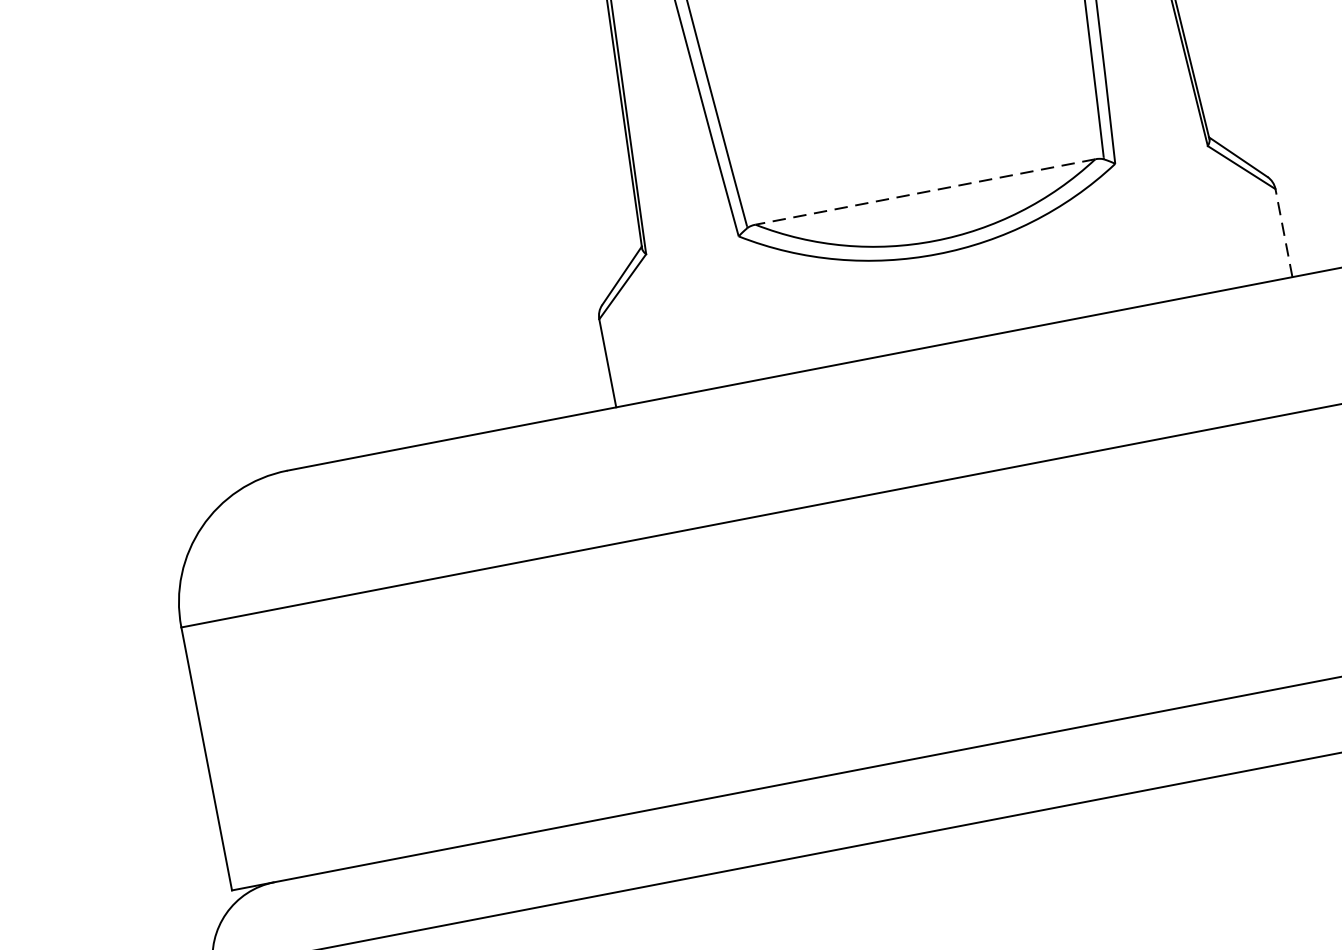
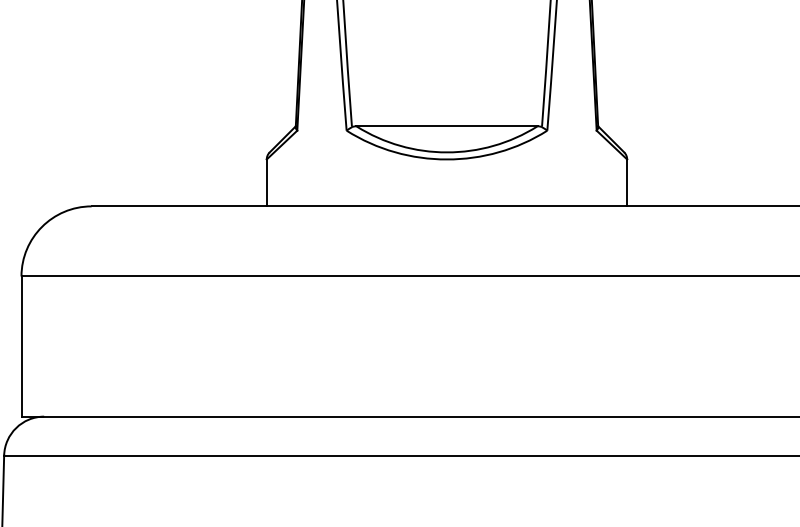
line: (926, 192) -> (447, 126), dashed -> solid
line: (1284, 232) -> (627, 182), dashed -> solid

